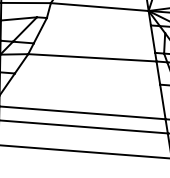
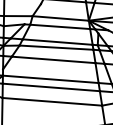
line: (99, 21) -> (60, 26), added
line: (94, 47) -> (57, 41), added
line: (87, 78) -> (53, 59), added

